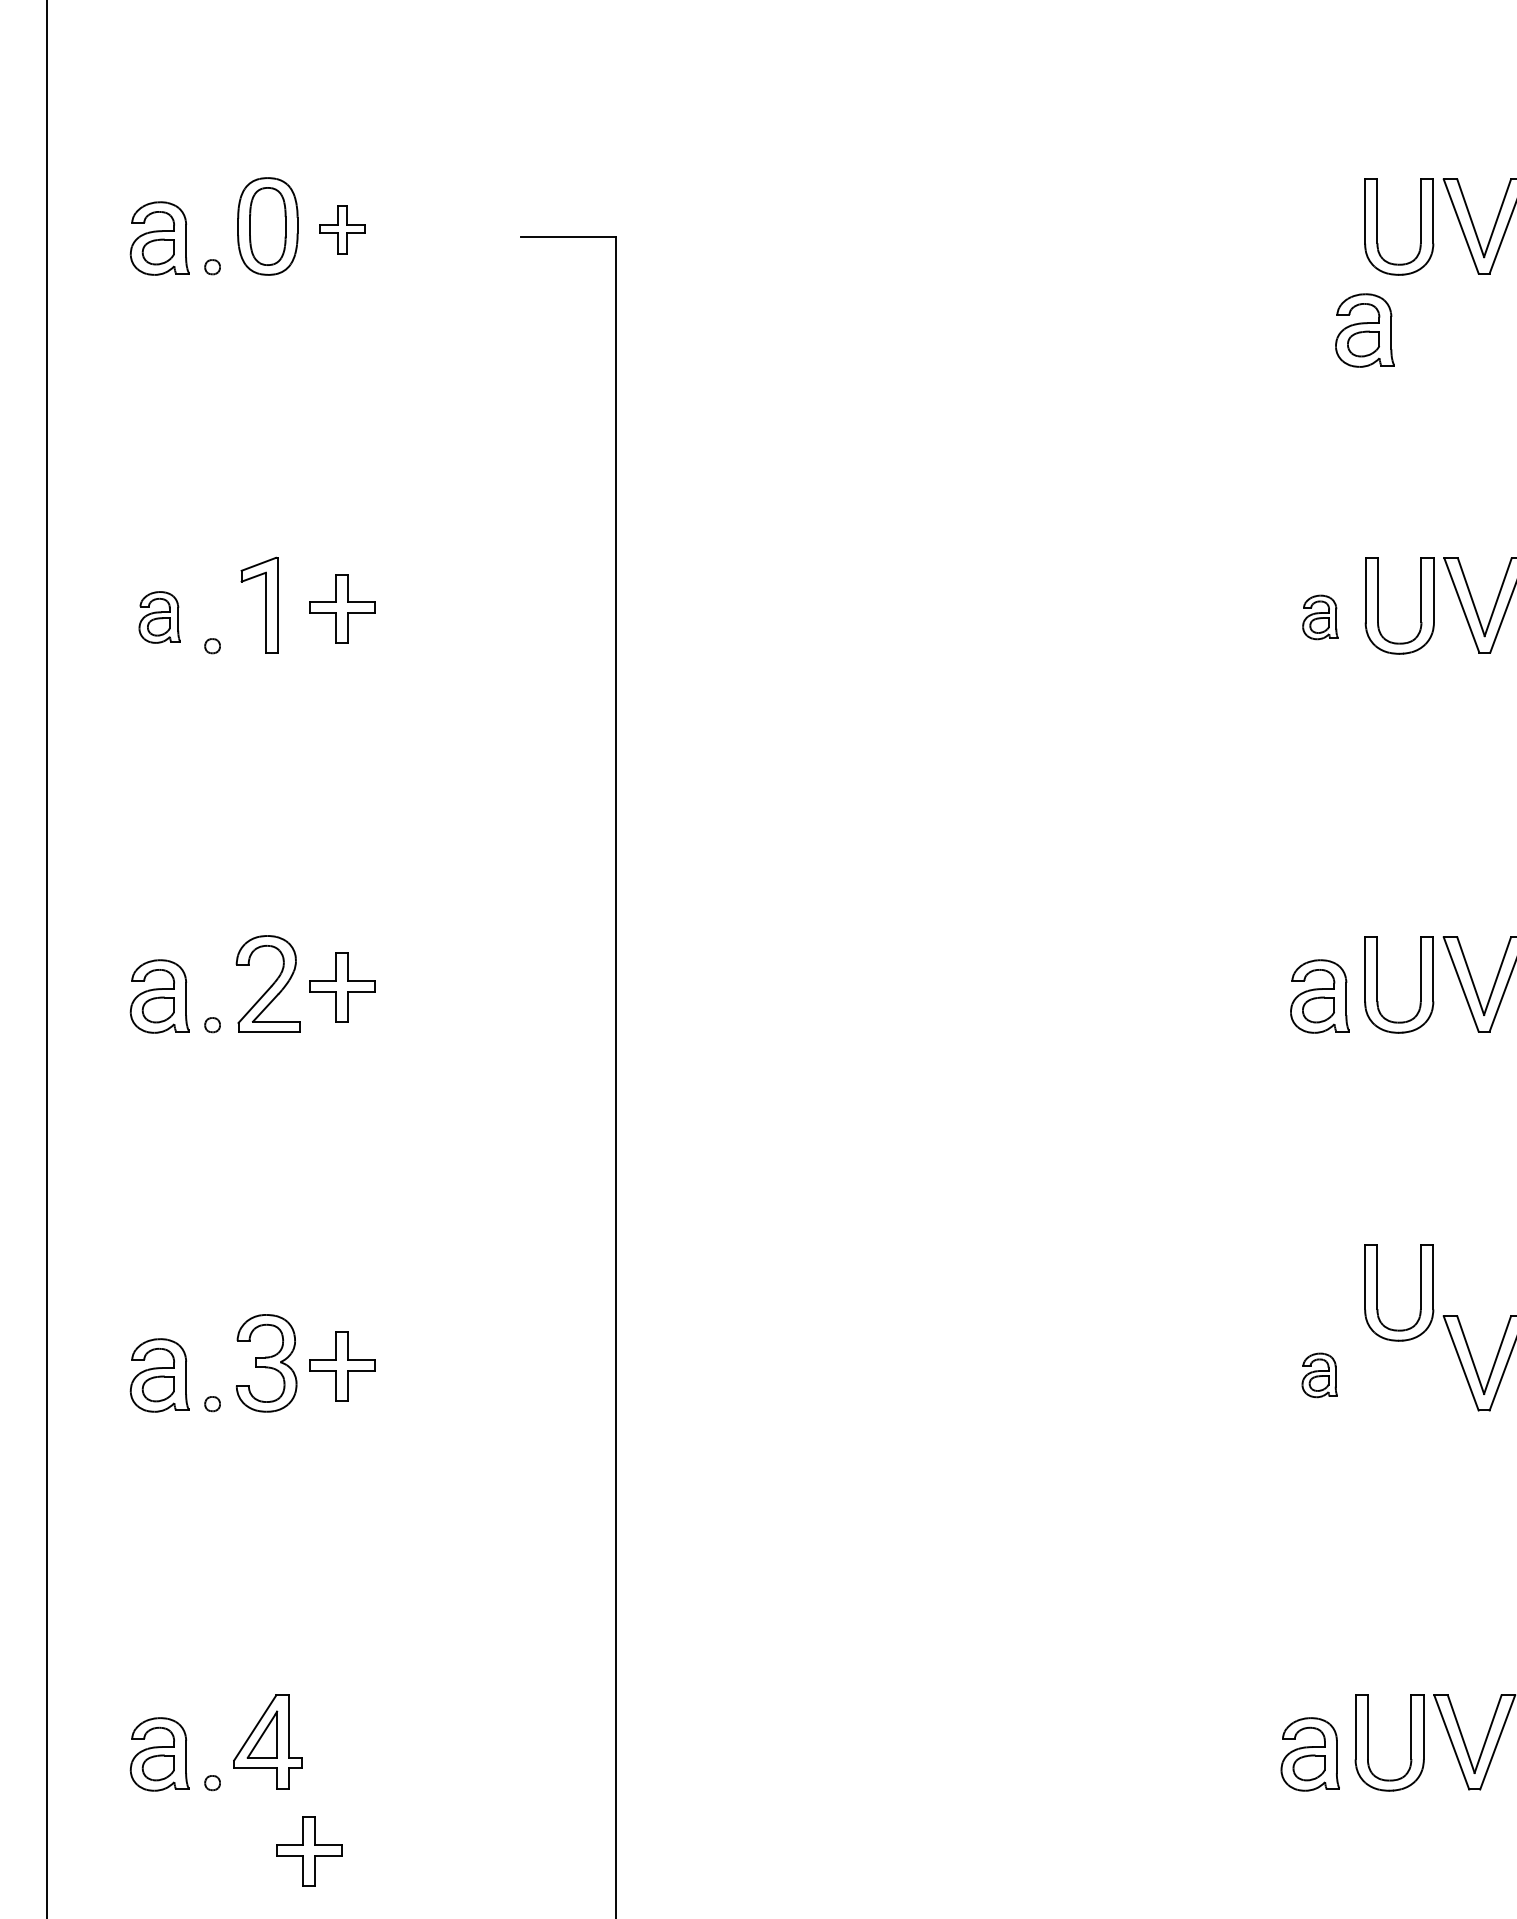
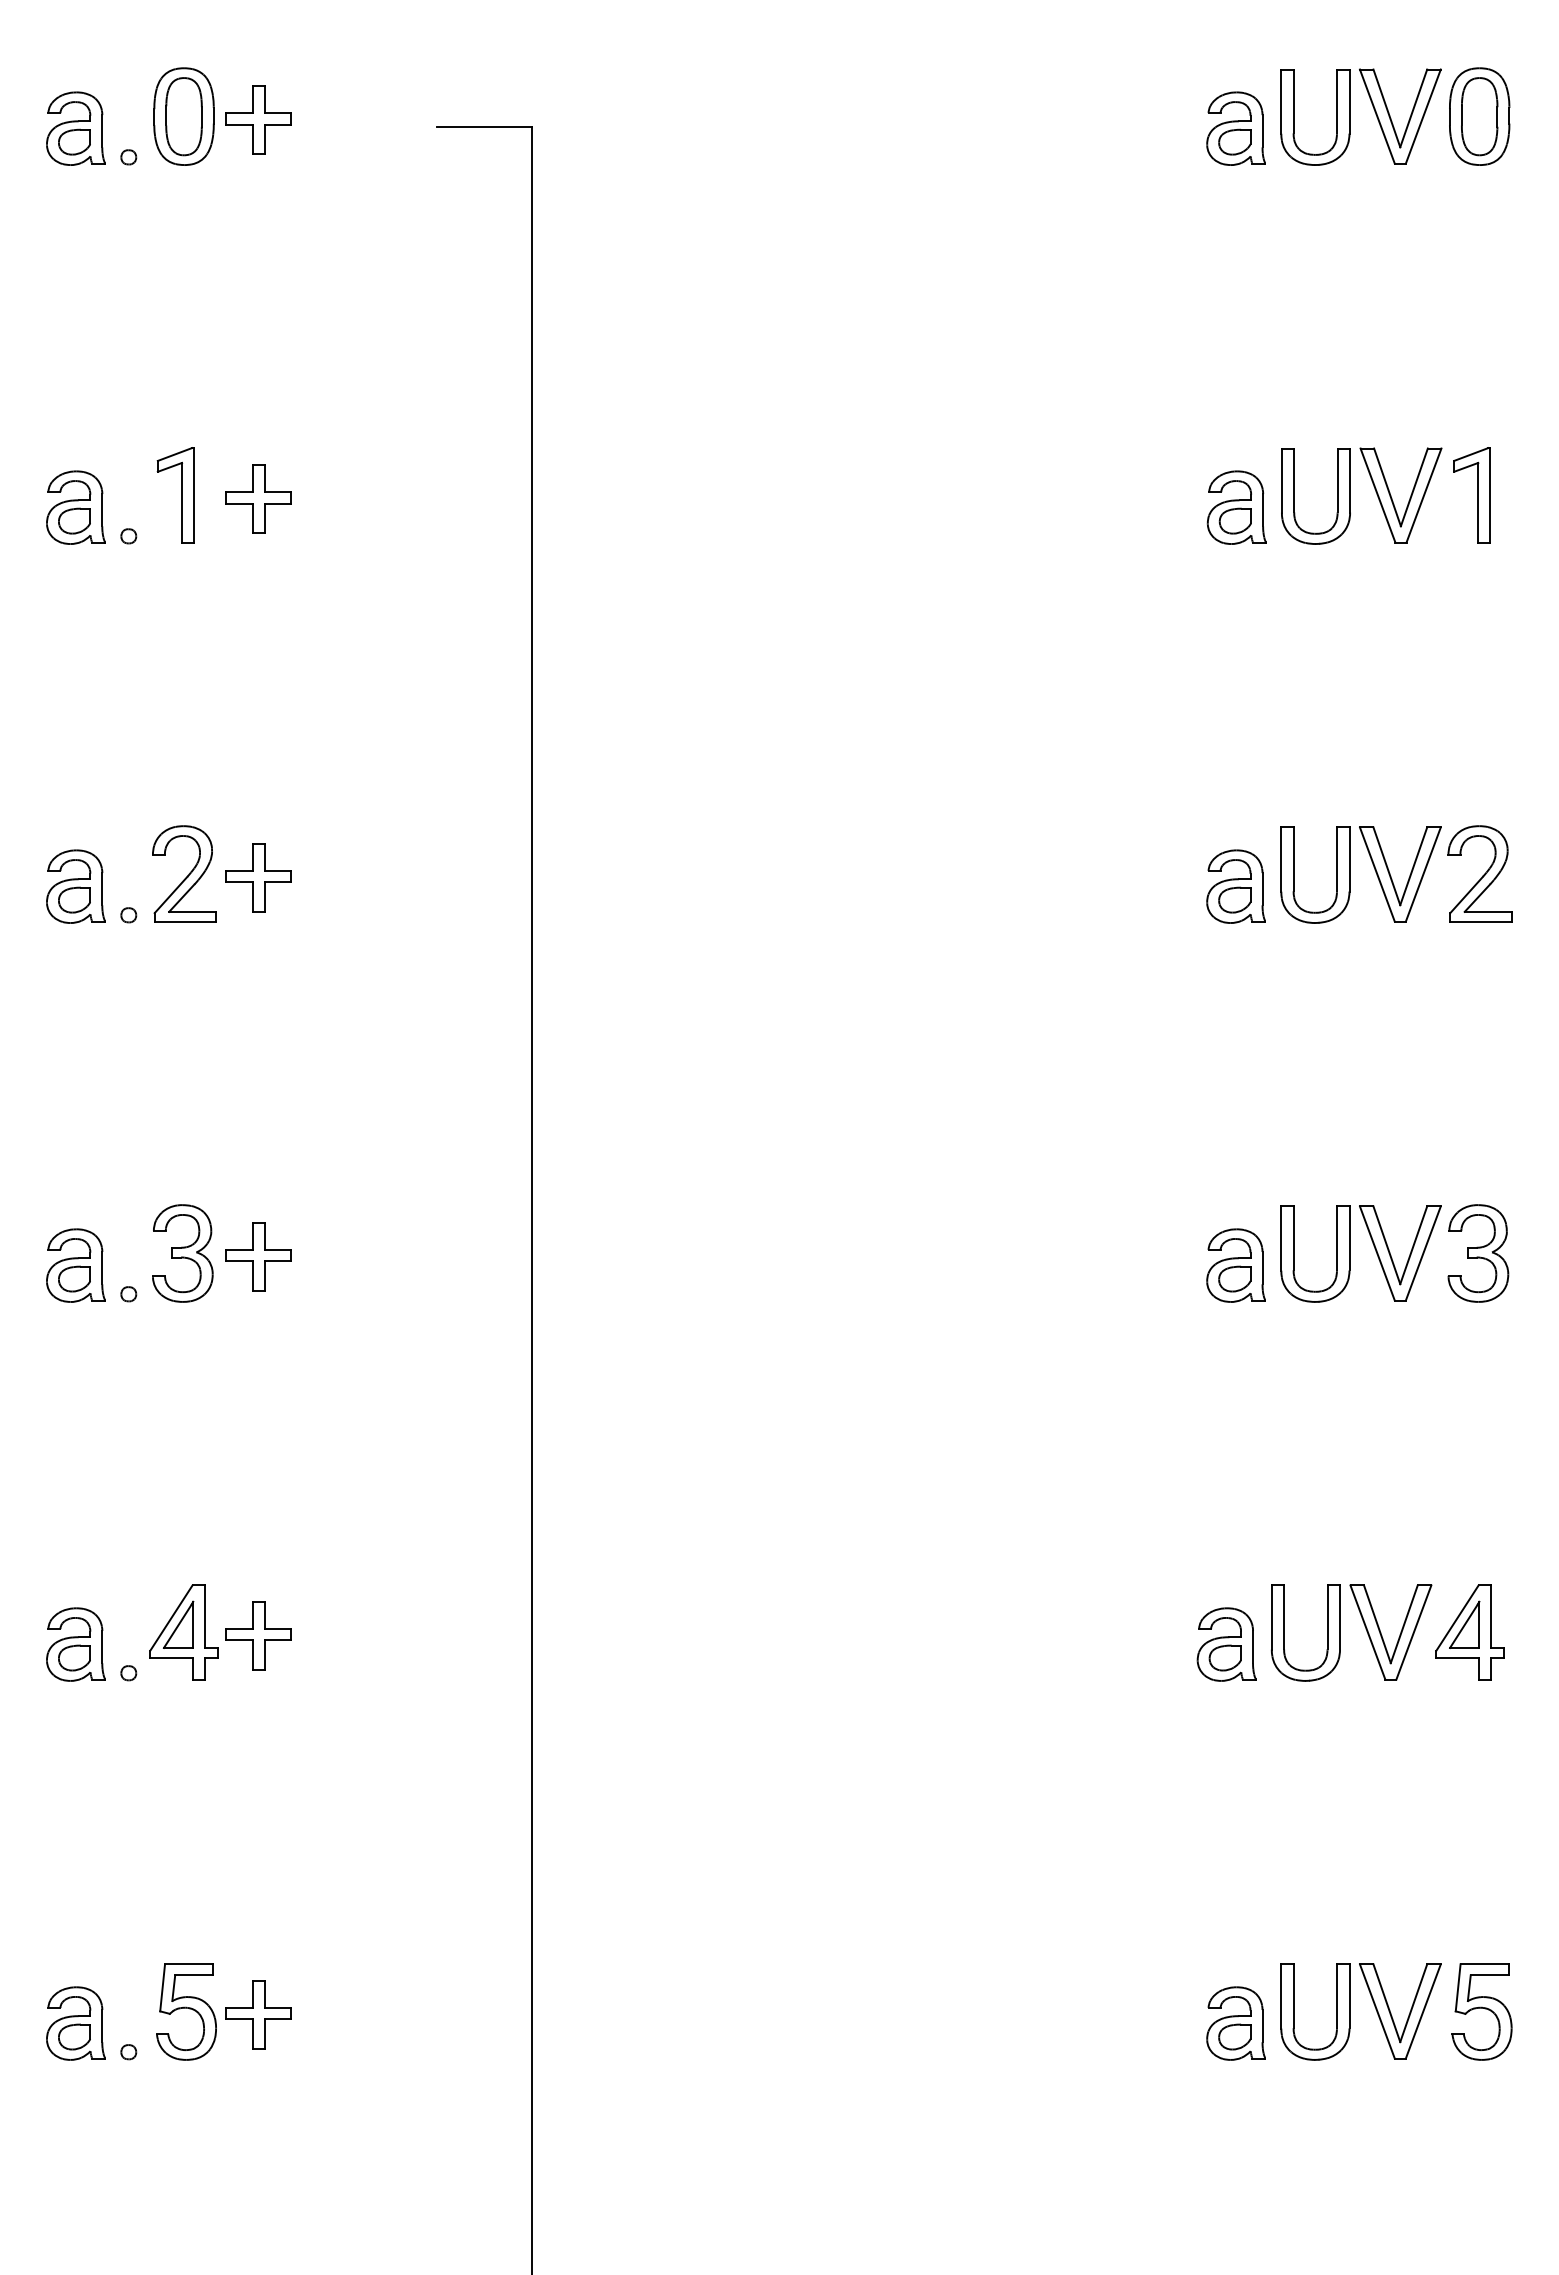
part: (342, 229) -> (258, 119), size x1.43
part: (1364, 330) -> (1235, 128), moved
part: (159, 617) -> (75, 507), size x1.43
part: (1320, 617) -> (1236, 507), size x1.67
part: (1378, 1292) -> (1294, 1253), moved
part: (1319, 1375) -> (1235, 1265), size x1.67
part: (309, 1851) -> (258, 1635), moved

